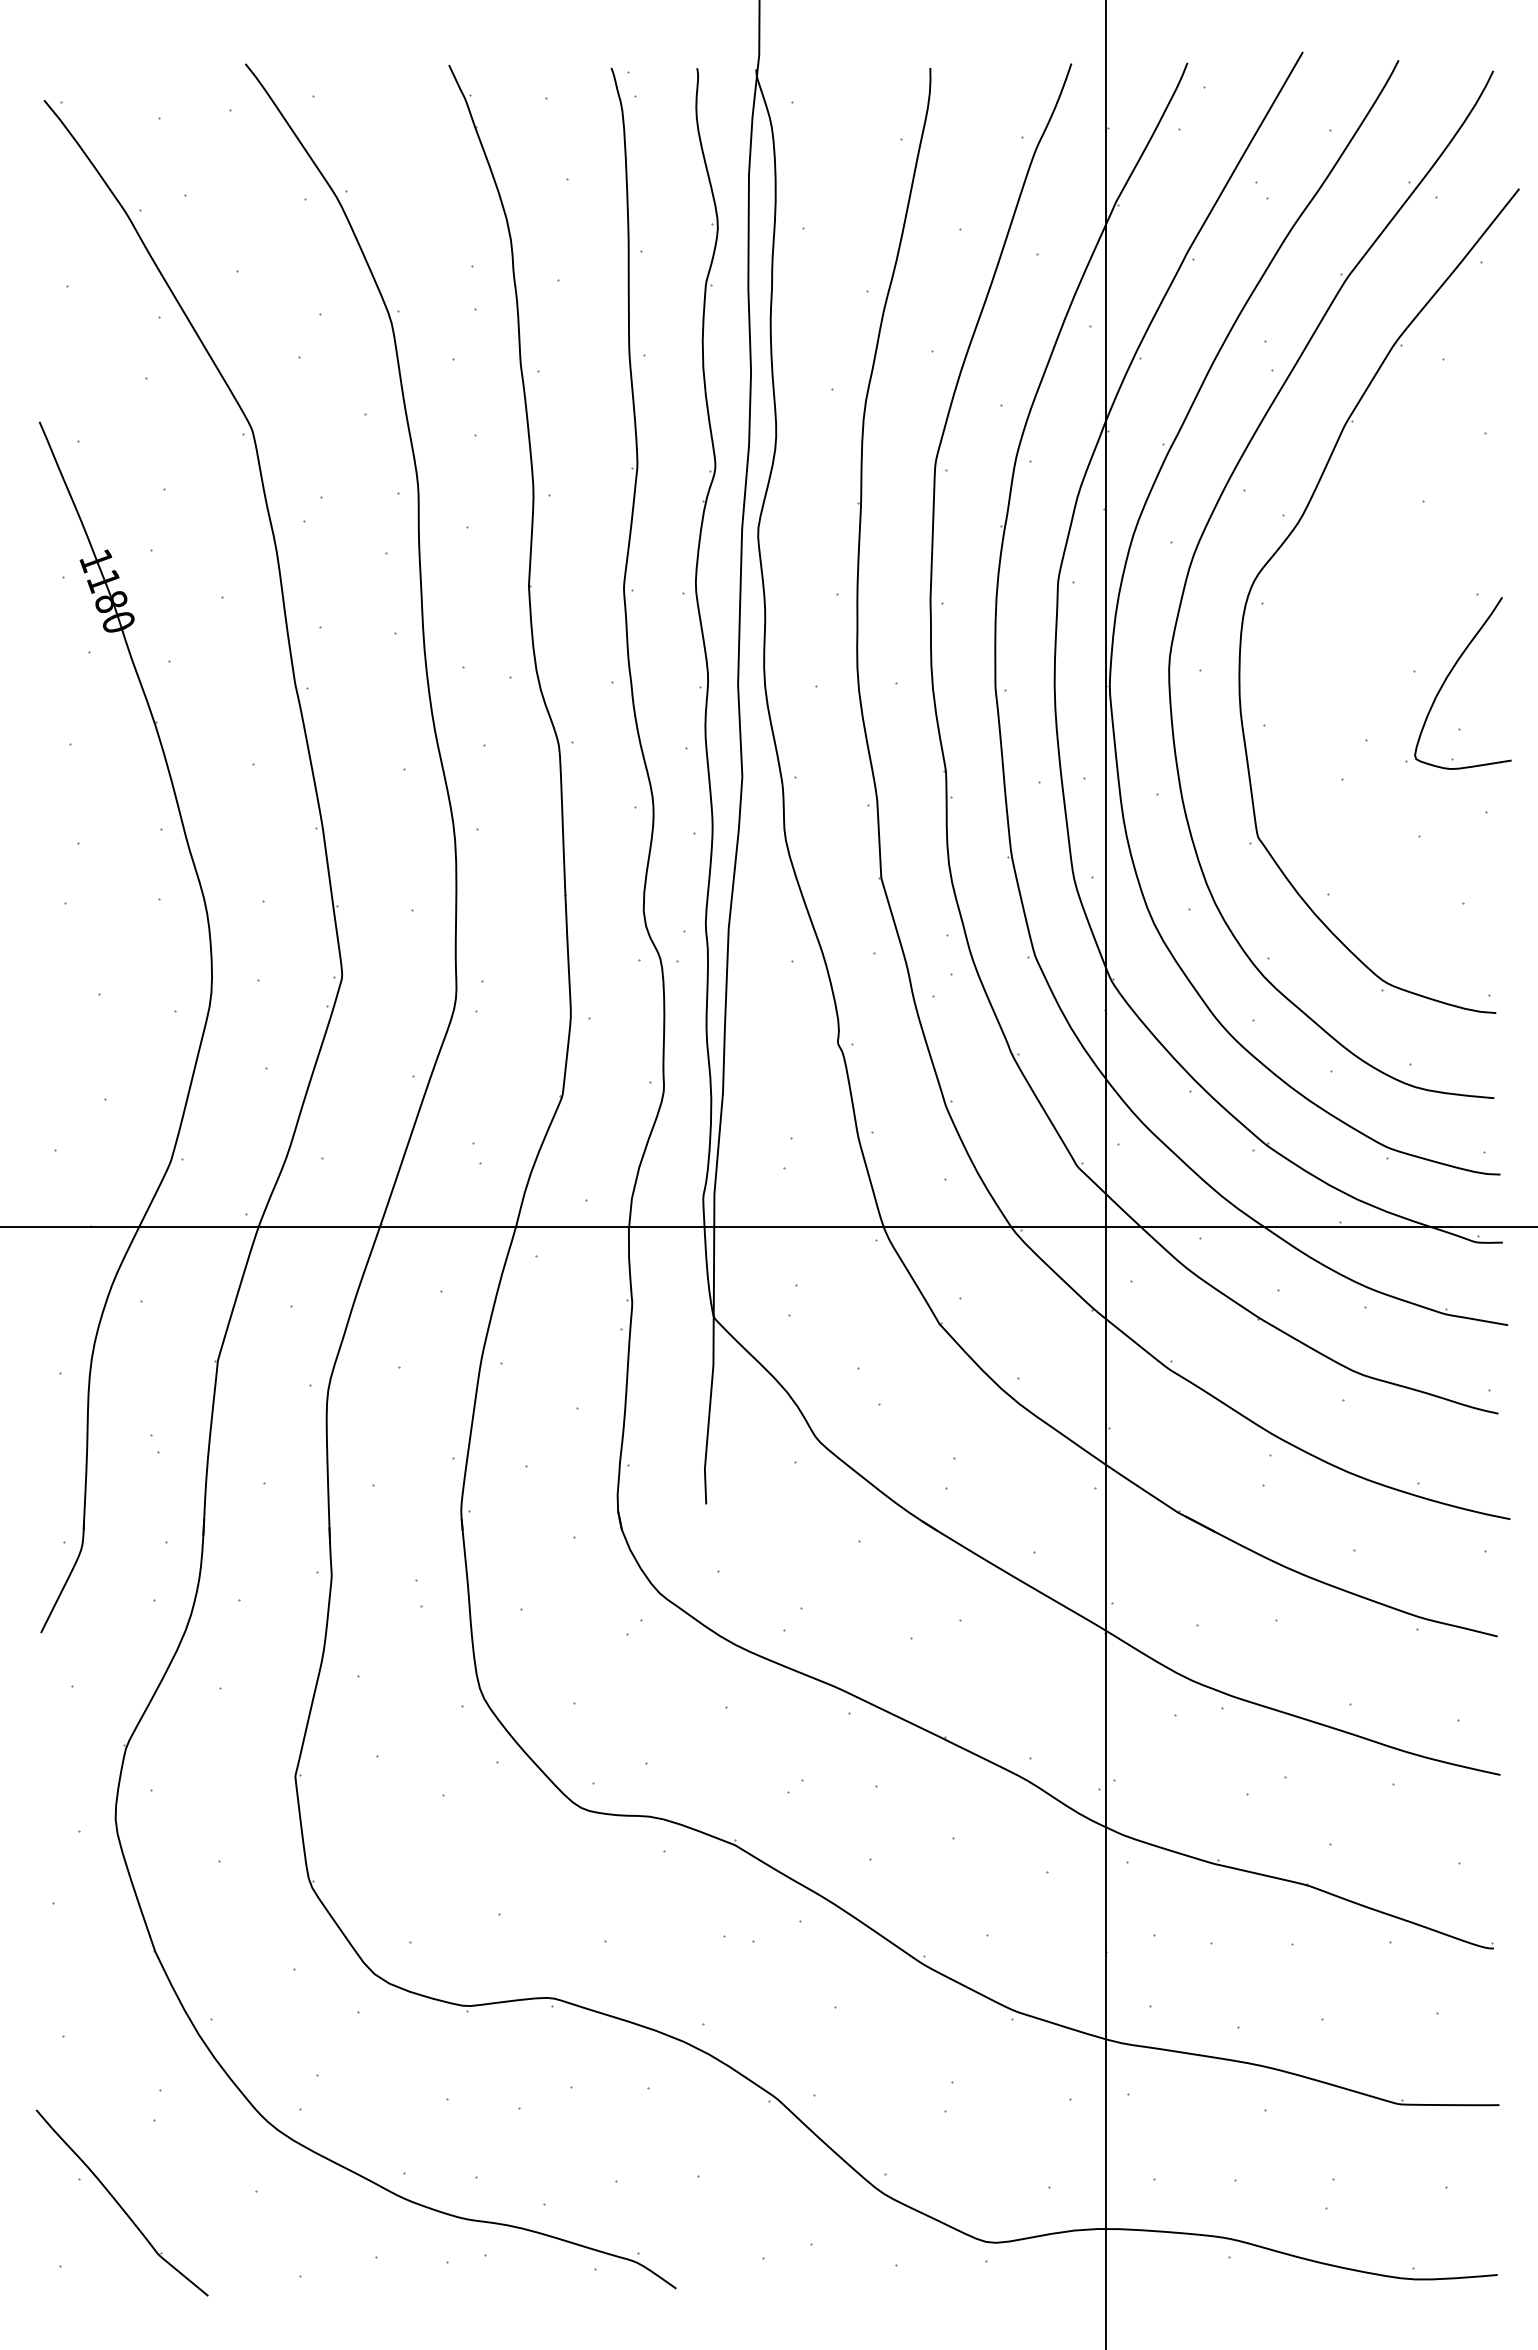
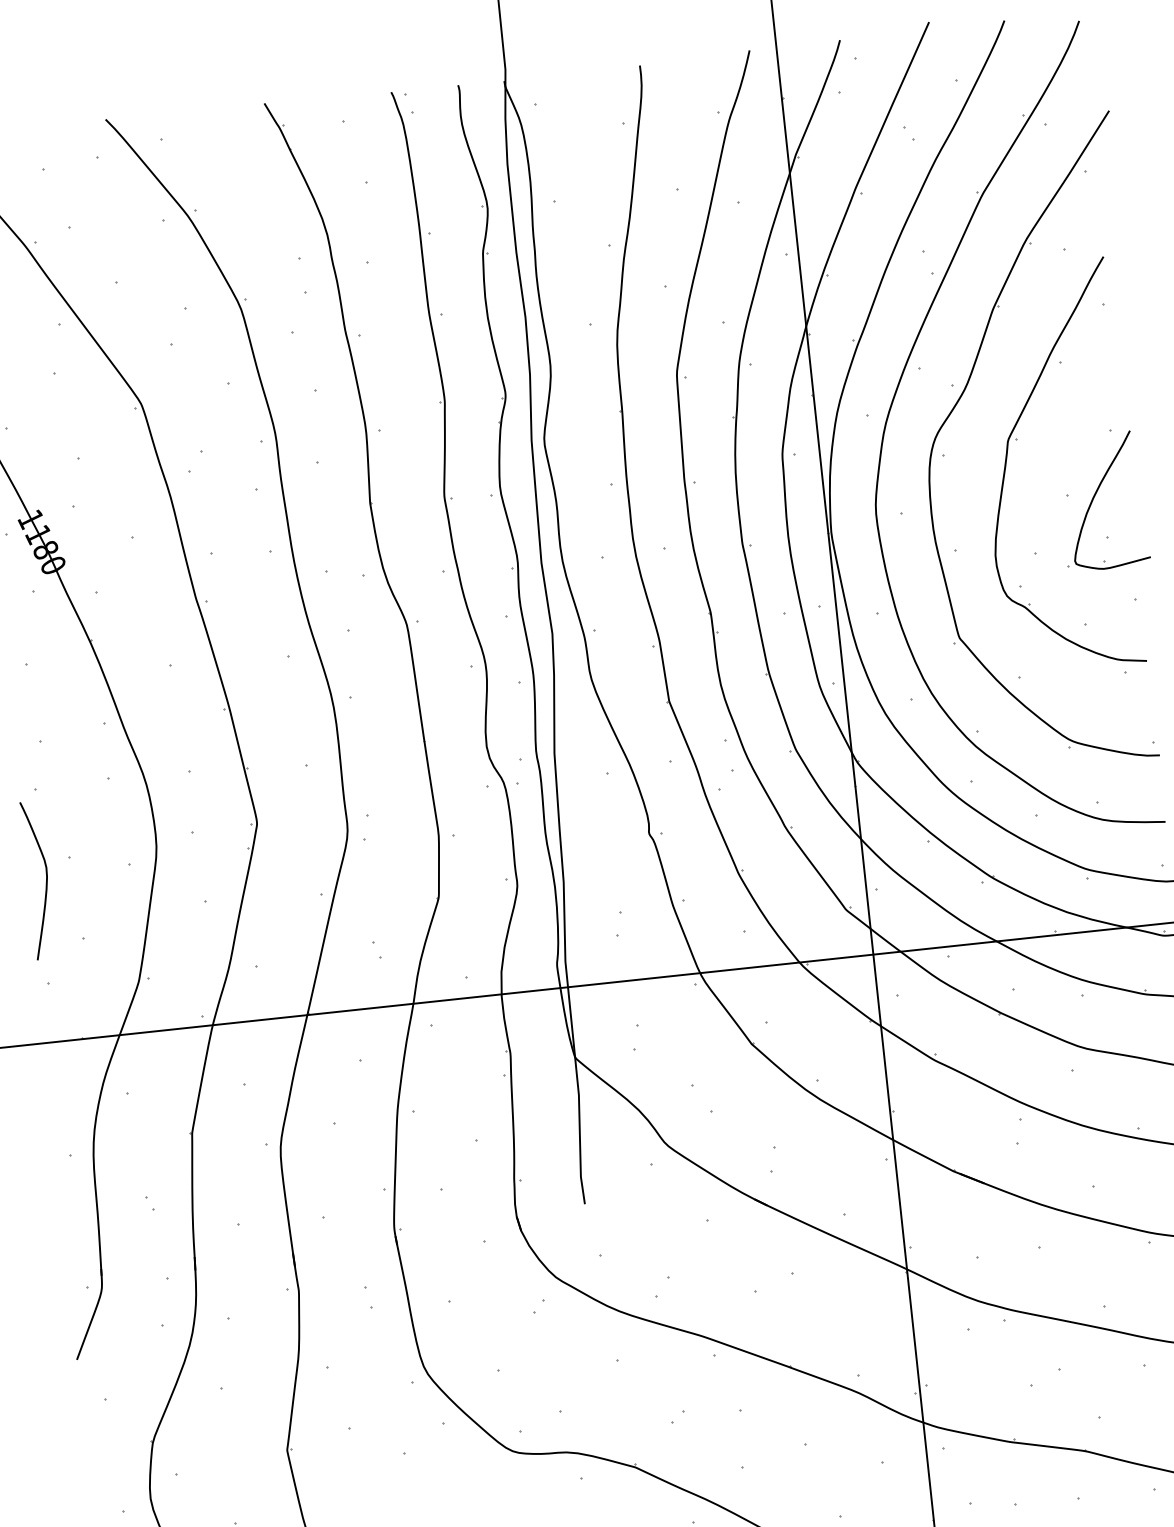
part: (1357, 593) -> (1016, 439), added
curve: (66, 1021) -> (45, 881), added

